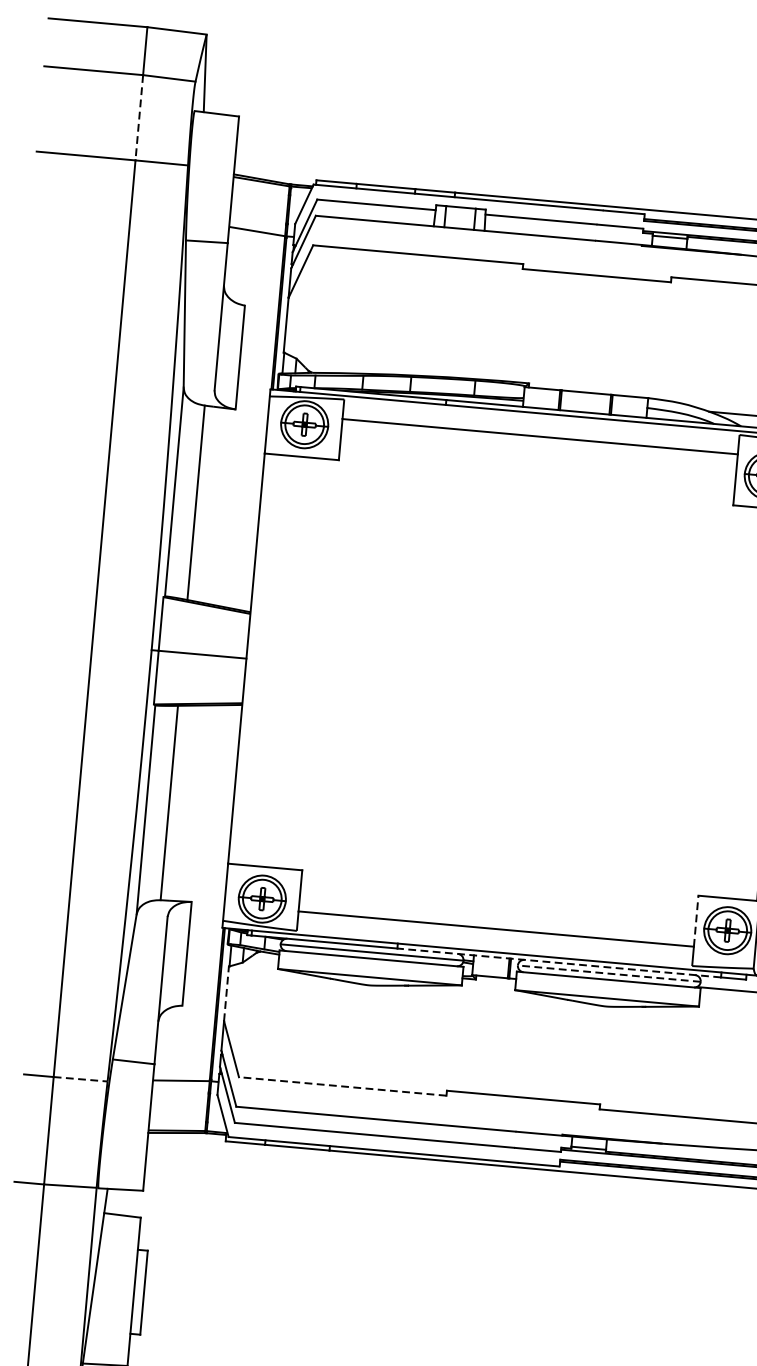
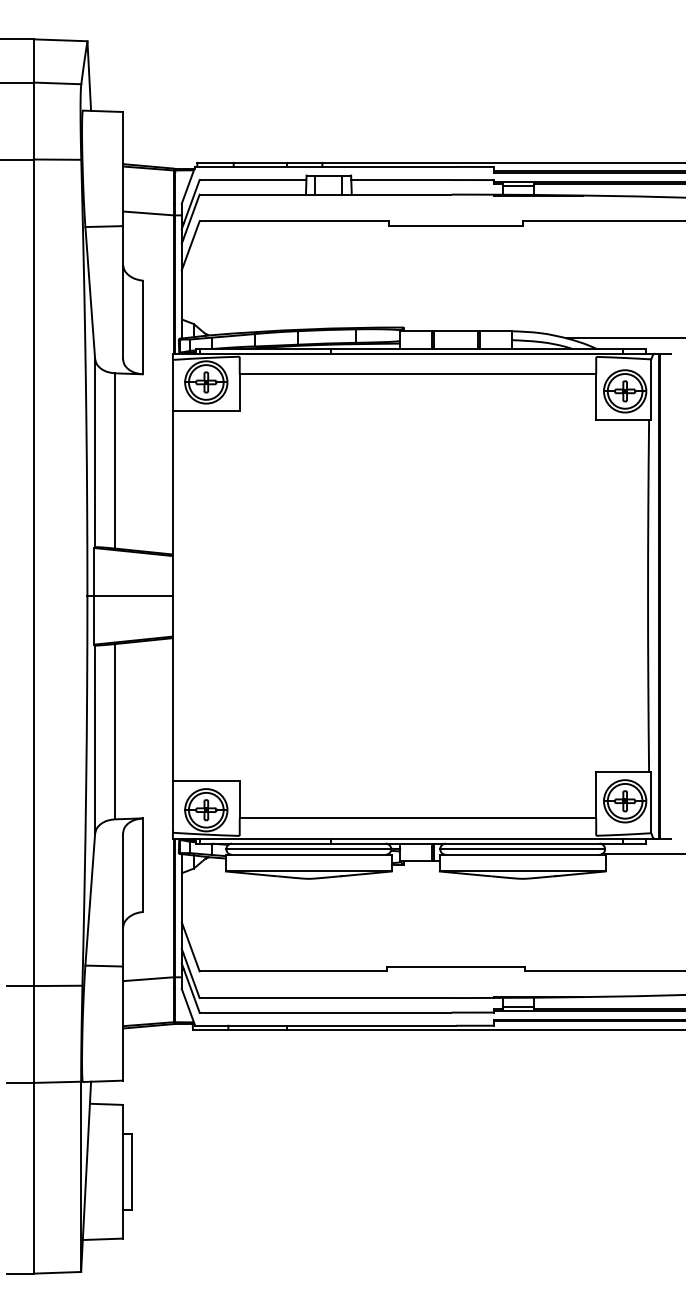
line: (138, 118) -> (33, 121), dashed -> solid
line: (696, 921) -> (596, 795), dashed -> solid
line: (559, 962) -> (477, 843), dashed -> solid
line: (609, 973) -> (522, 849), dashed -> solid
line: (226, 993) -> (181, 897), dashed -> solid
line: (81, 1078) -> (58, 985), dashed -> solid
line: (343, 1086) -> (293, 971), dashed -> solid

